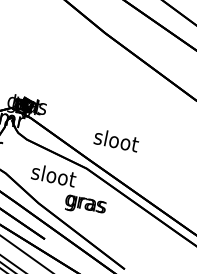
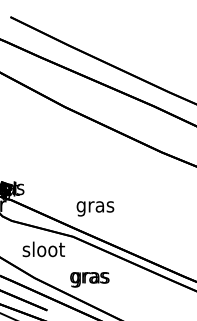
text: (116, 142) -> (95, 206), sloot -> gras
text: (85, 205) -> (89, 279), moved

